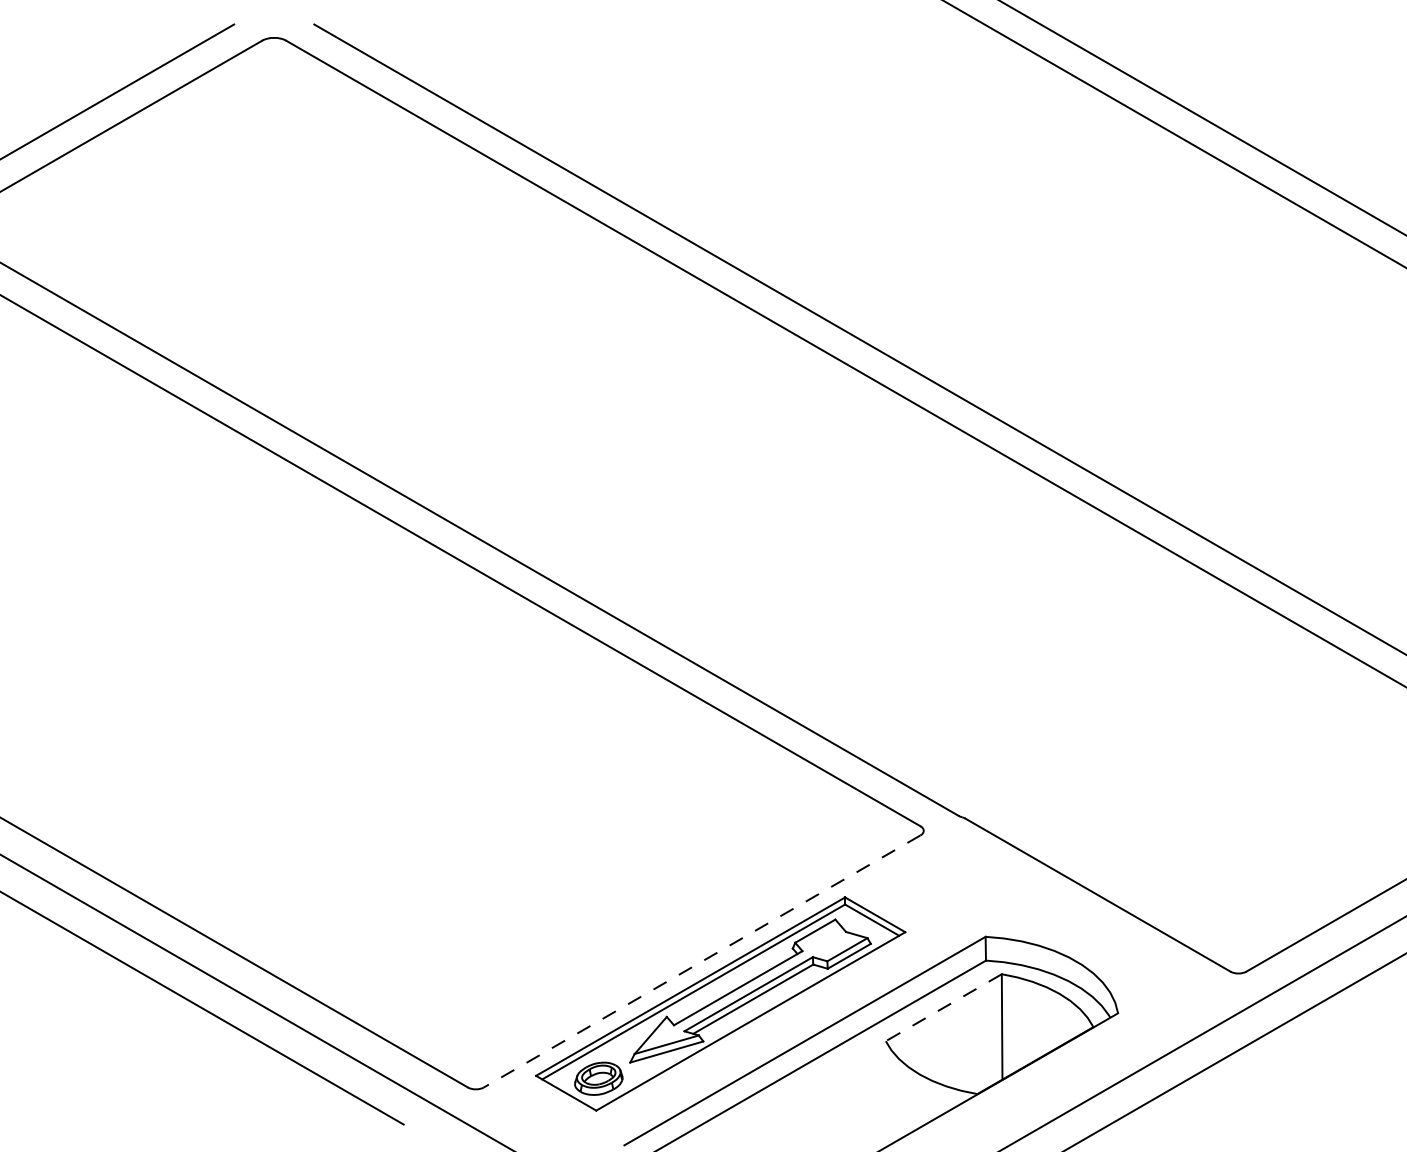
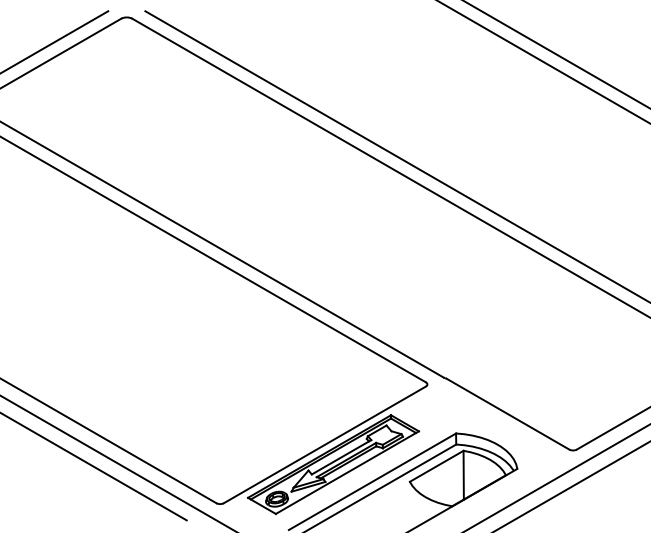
line: (701, 960) -> (324, 444), dashed -> solid
line: (943, 1008) -> (436, 466), dashed -> solid

